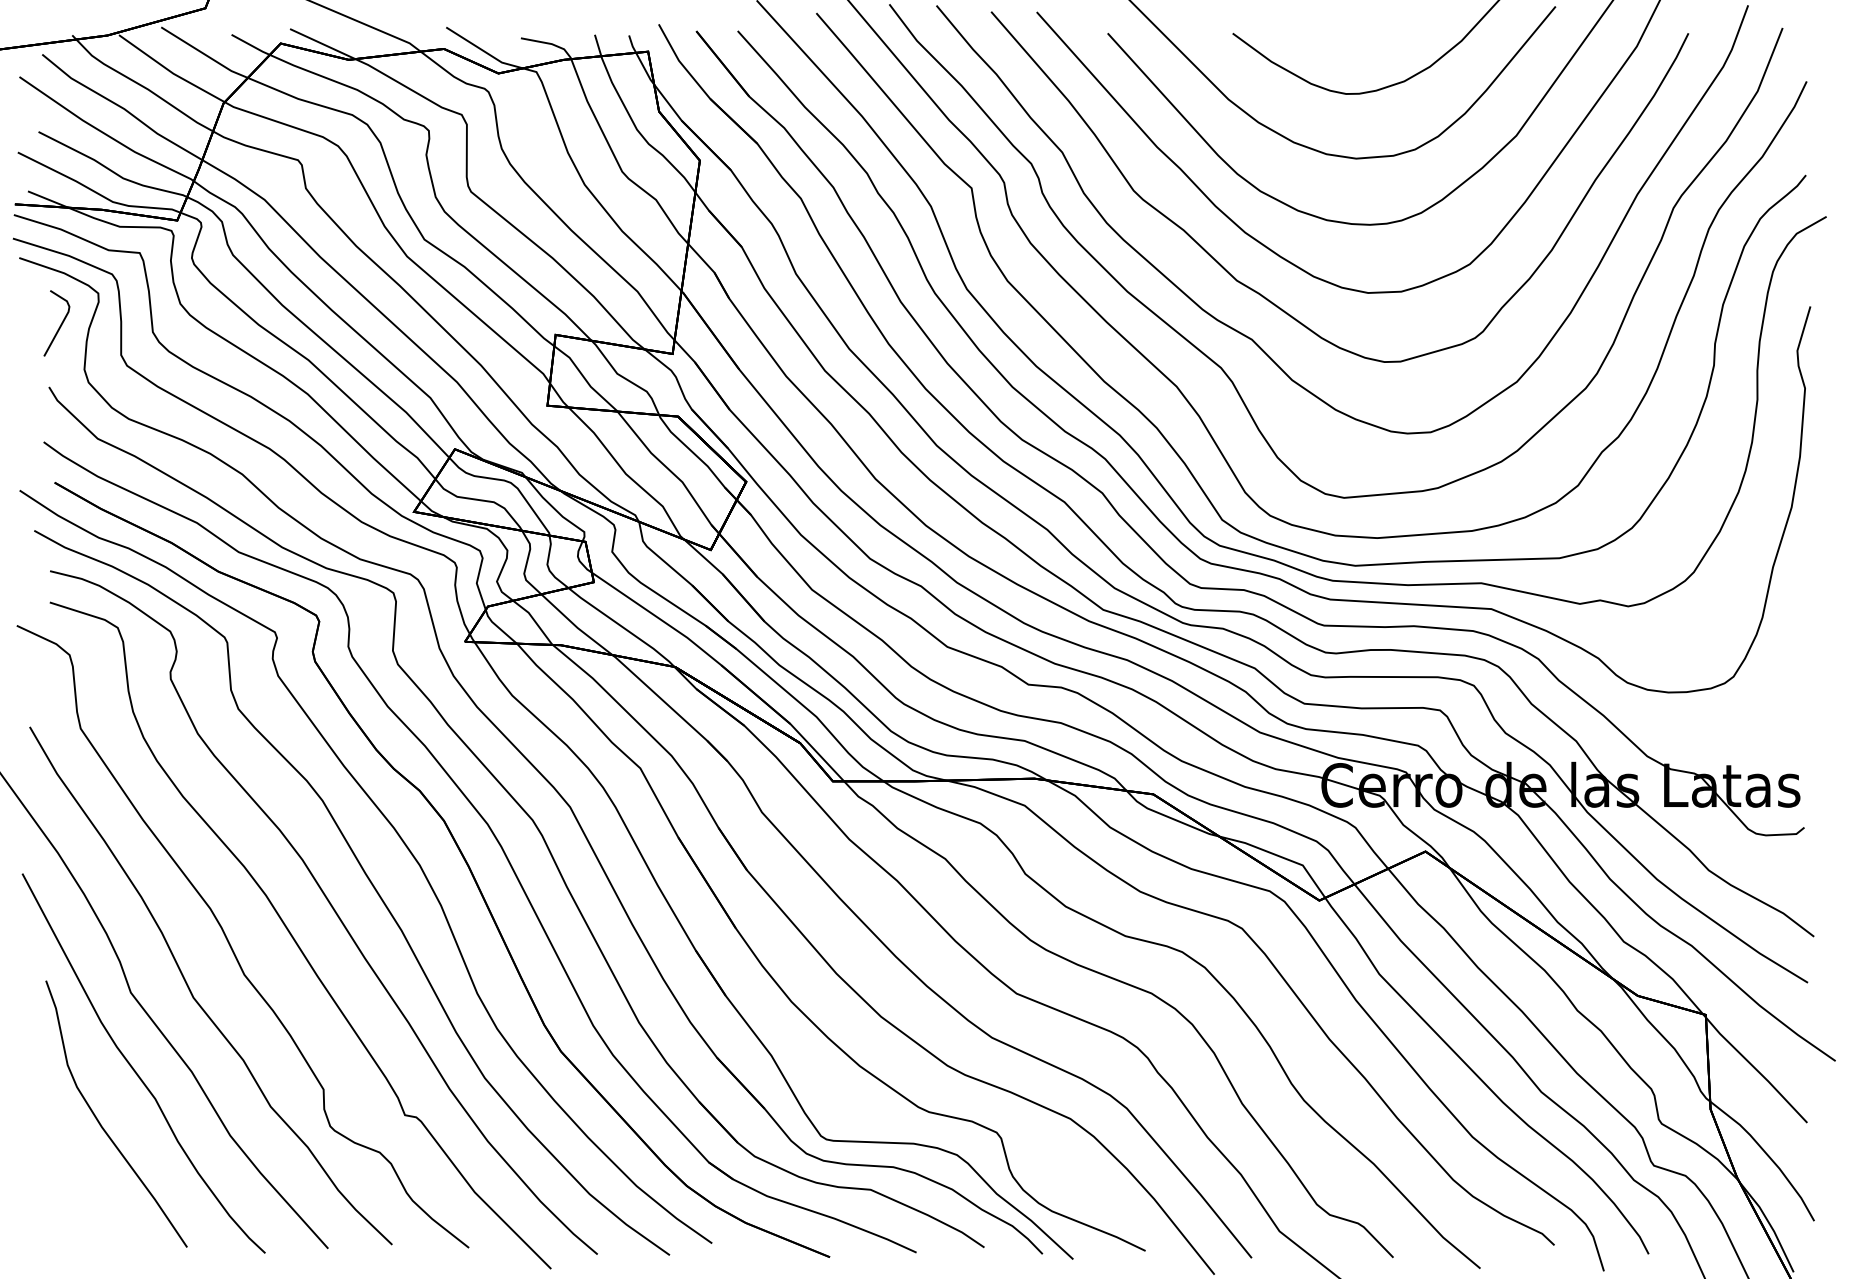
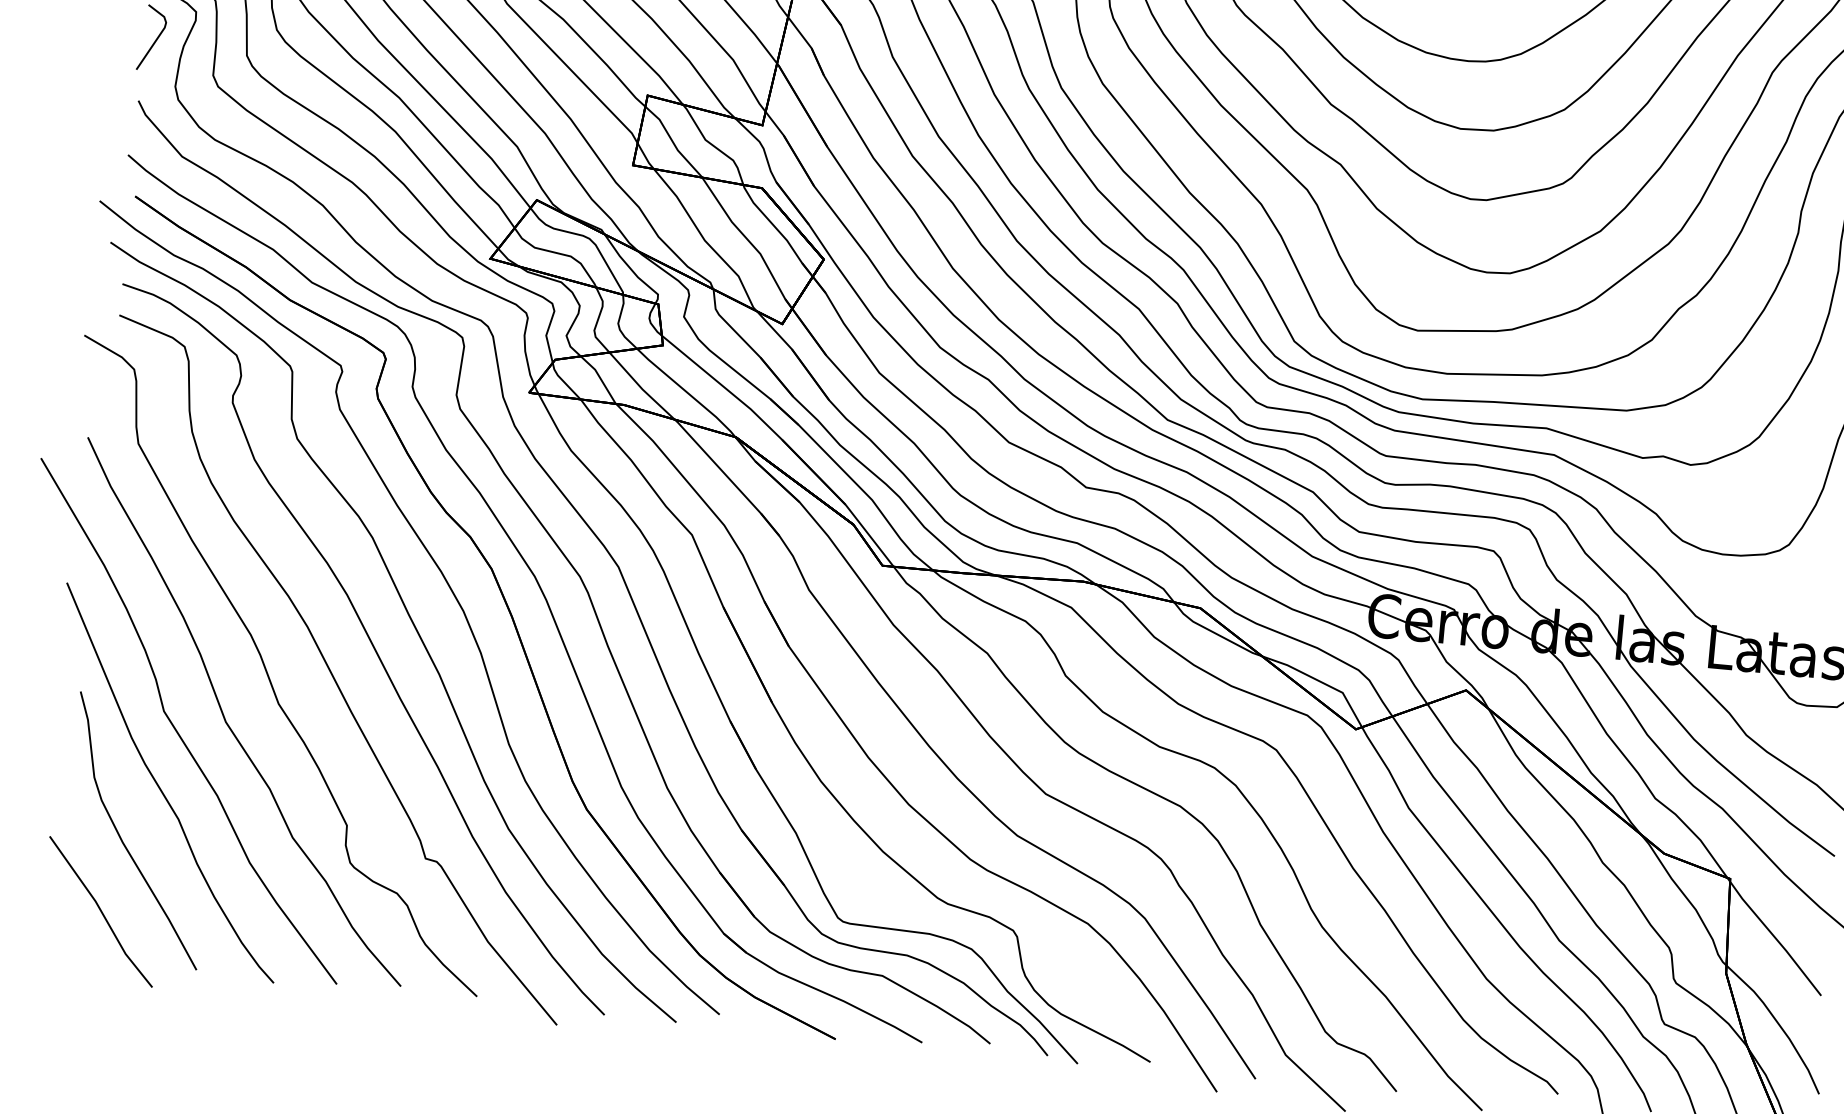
line: (86, 1198) -> (100, 912), added

